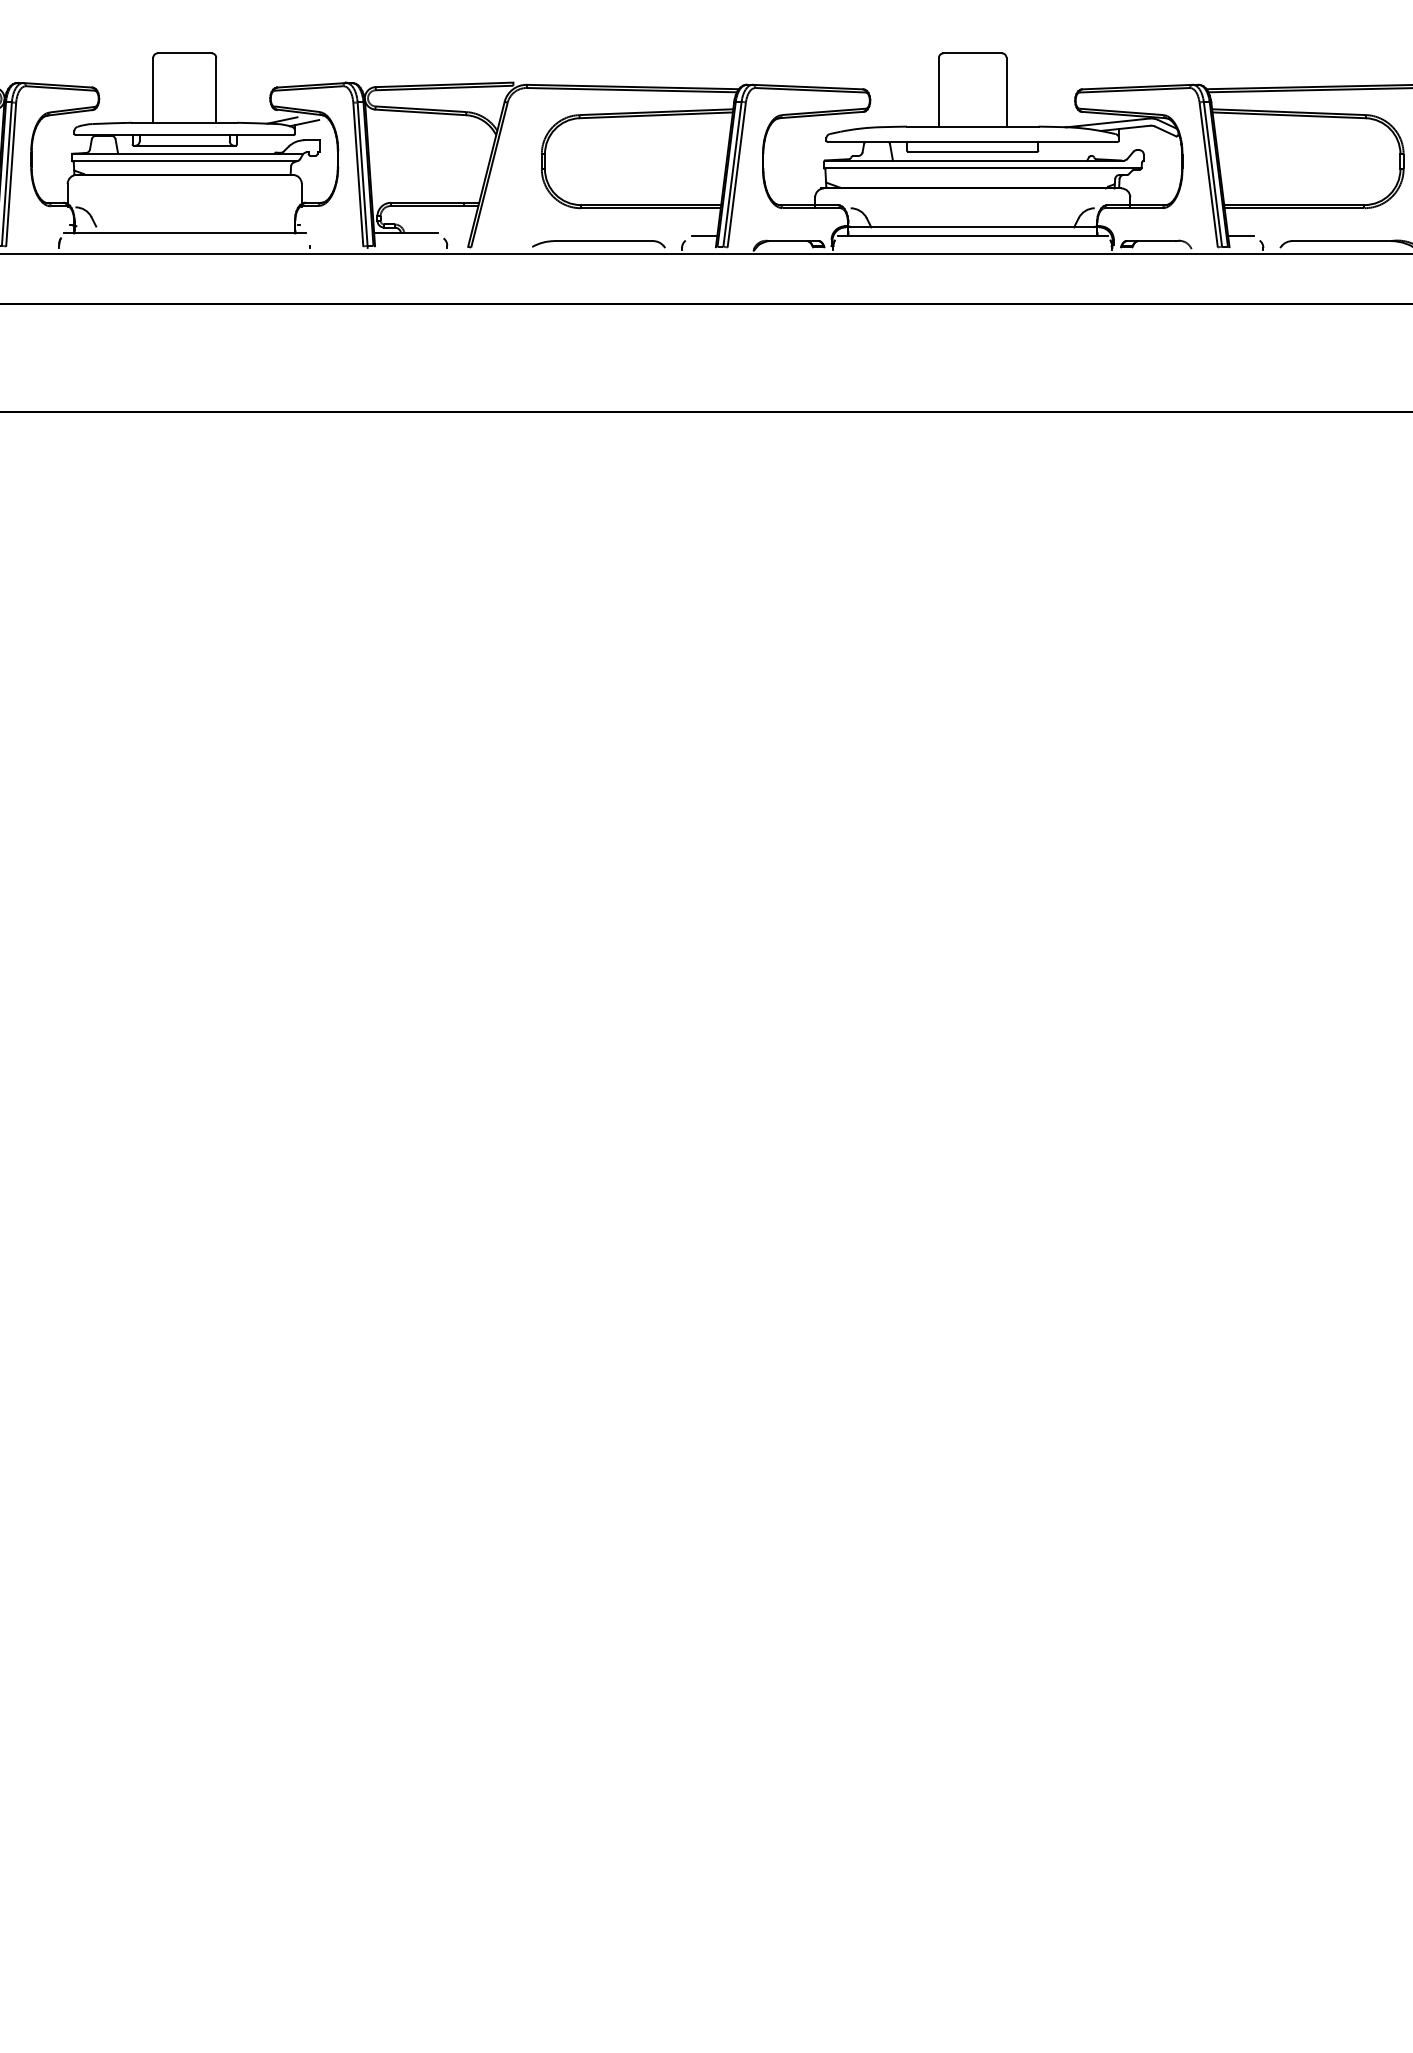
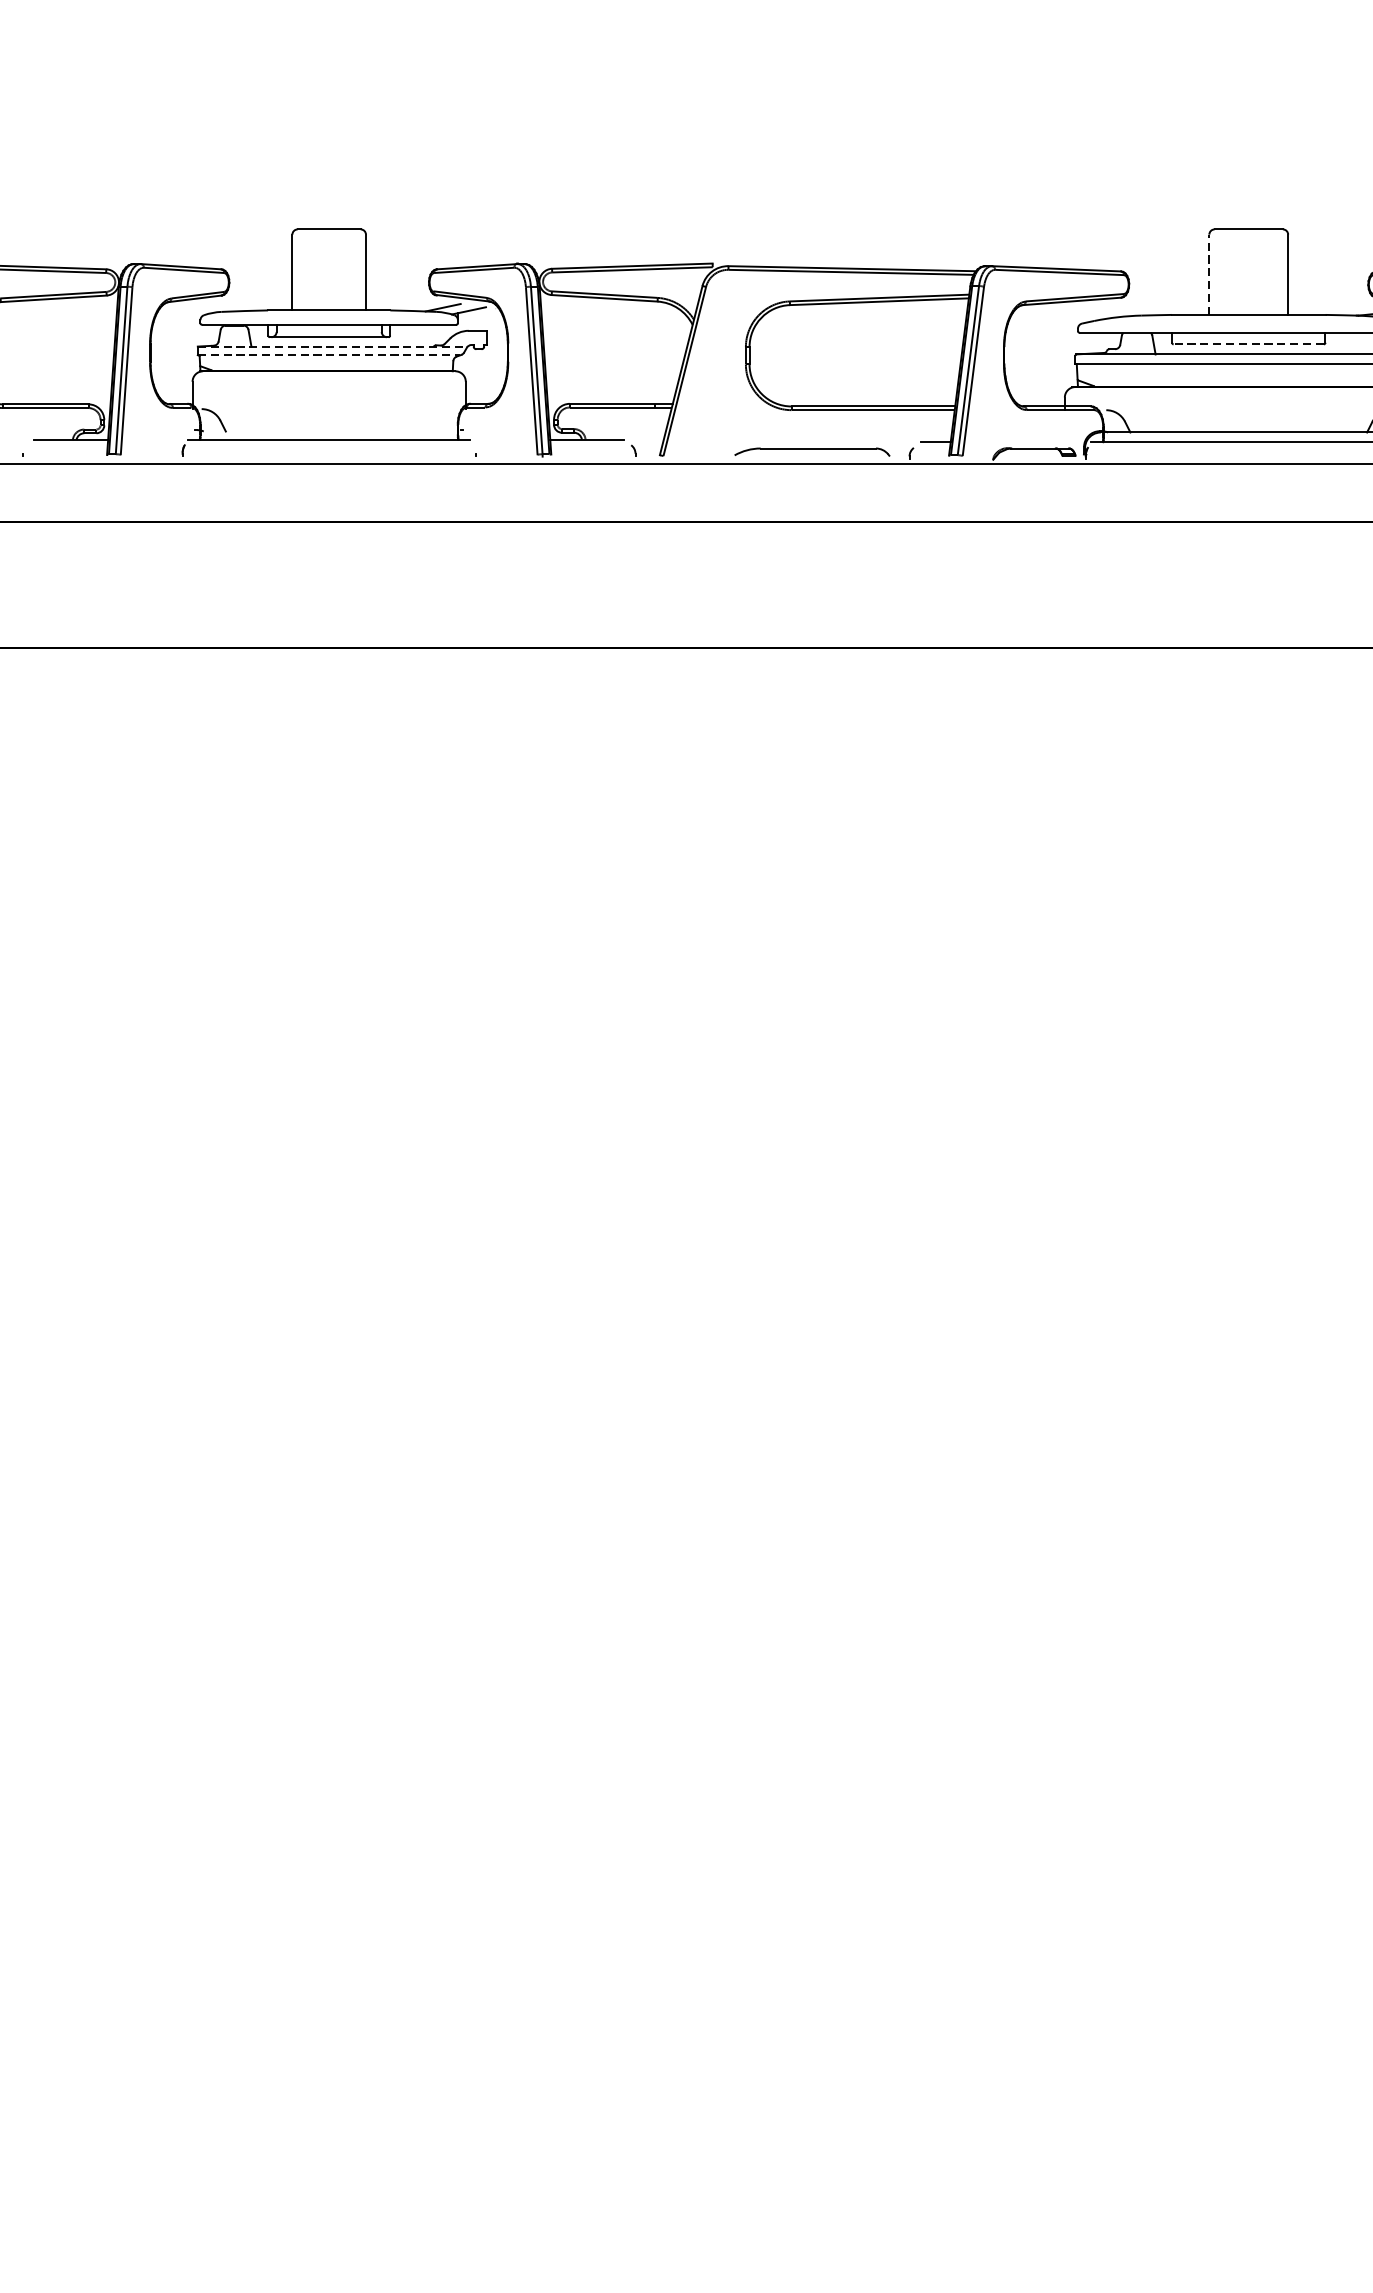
line: (938, 91) -> (1208, 273), solid -> dashed
line: (972, 151) -> (1248, 343), solid -> dashed
line: (187, 153) -> (332, 346), solid -> dashed
line: (185, 161) -> (330, 355), solid -> dashed

